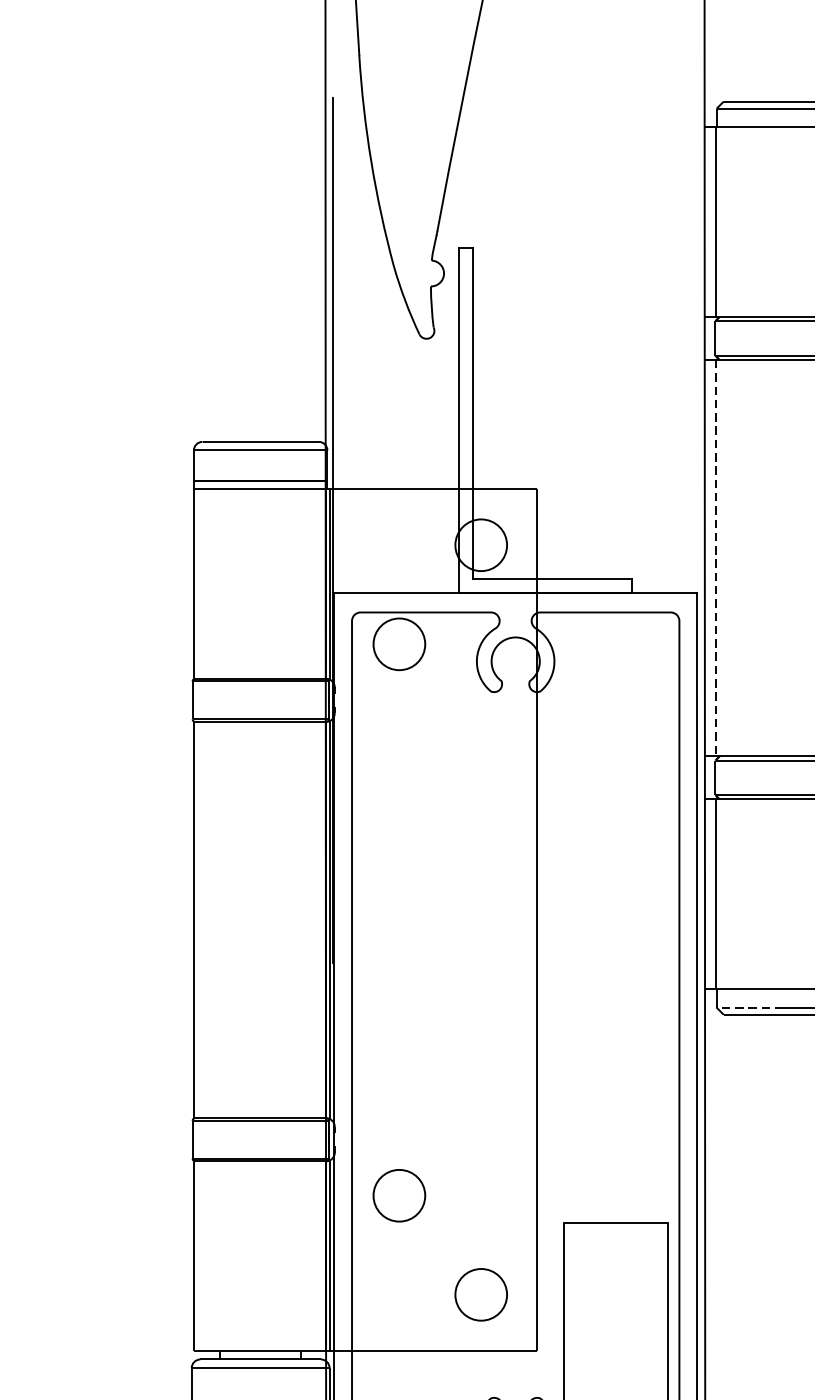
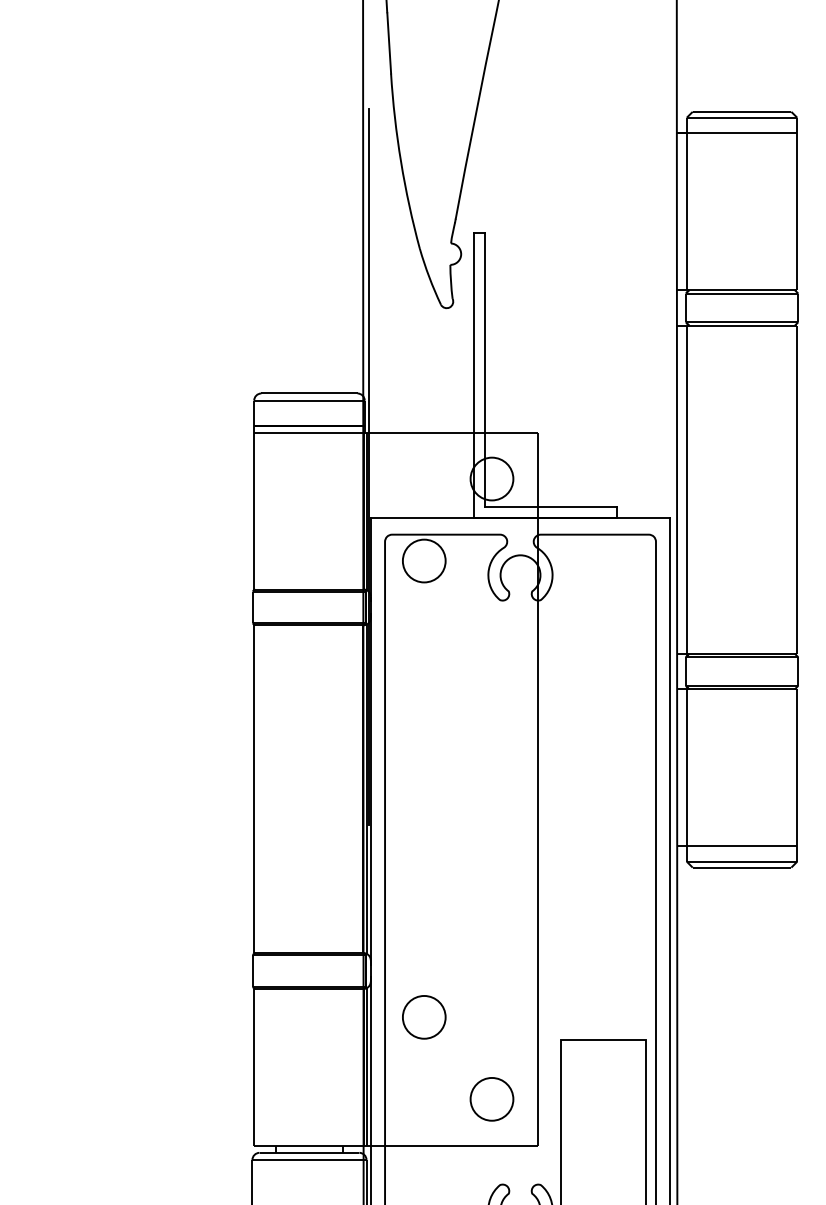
line: (716, 557) -> (686, 489), dashed -> solid
line: (750, 1007) -> (714, 861), dashed -> solid

